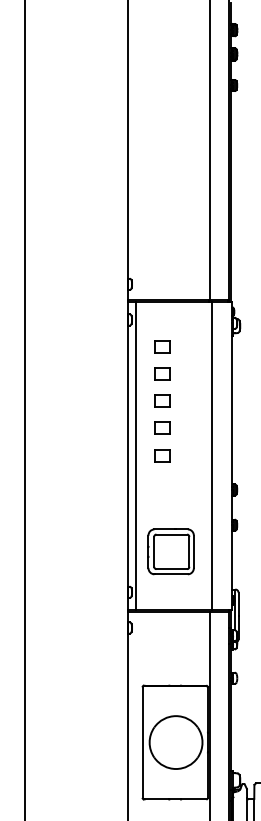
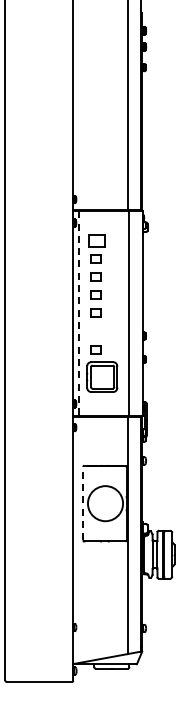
part: (160, 346) -> (95, 240), size x1.6
line: (135, 457) -> (78, 314), solid -> dashed
part: (160, 510) -> (95, 349), added
line: (142, 742) -> (83, 503), solid -> dashed

